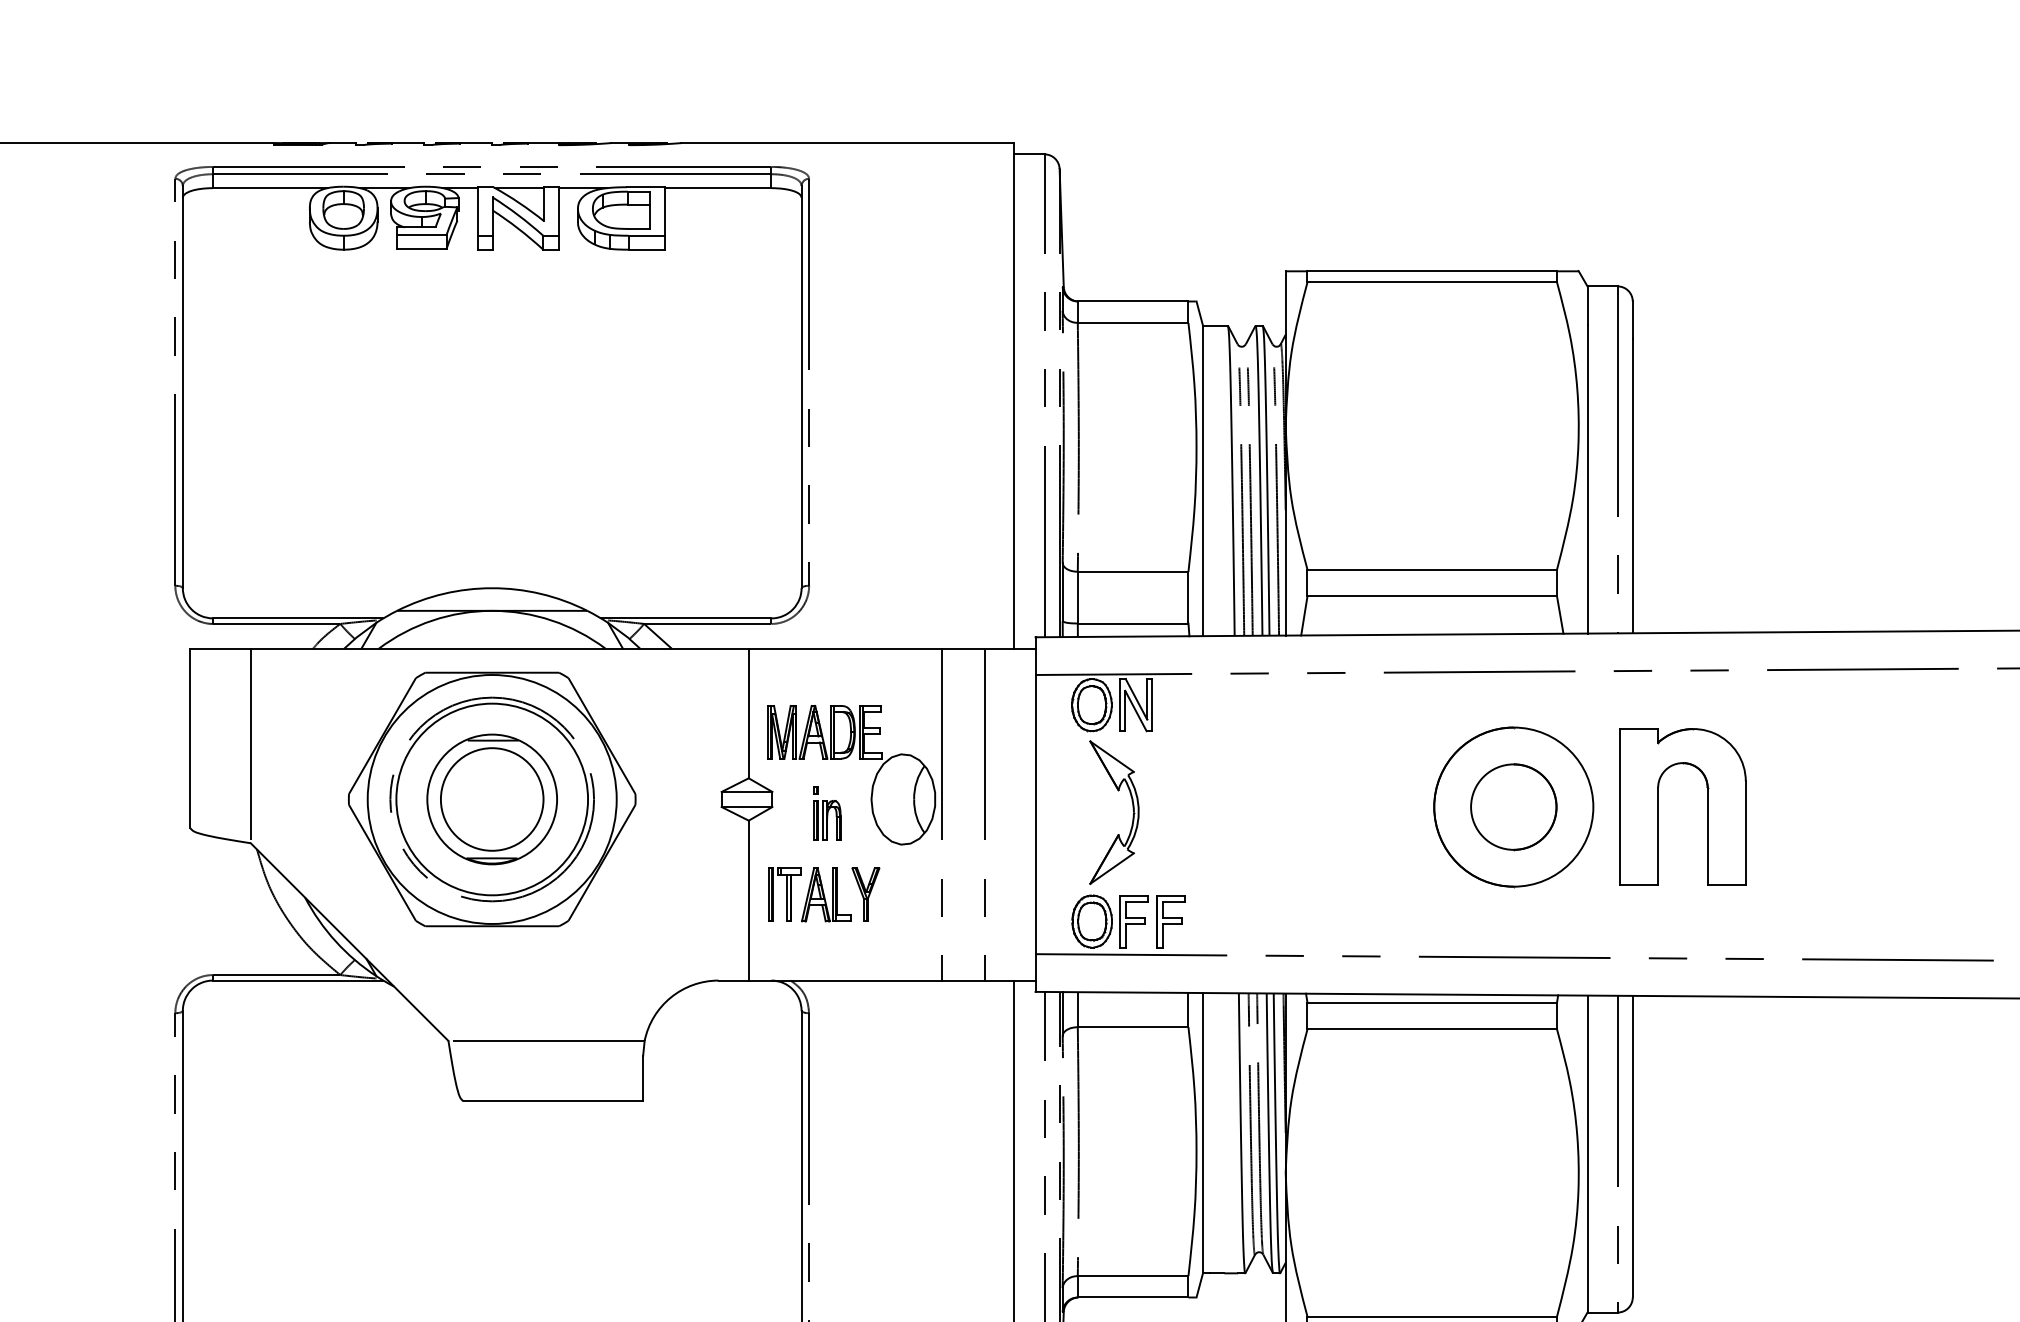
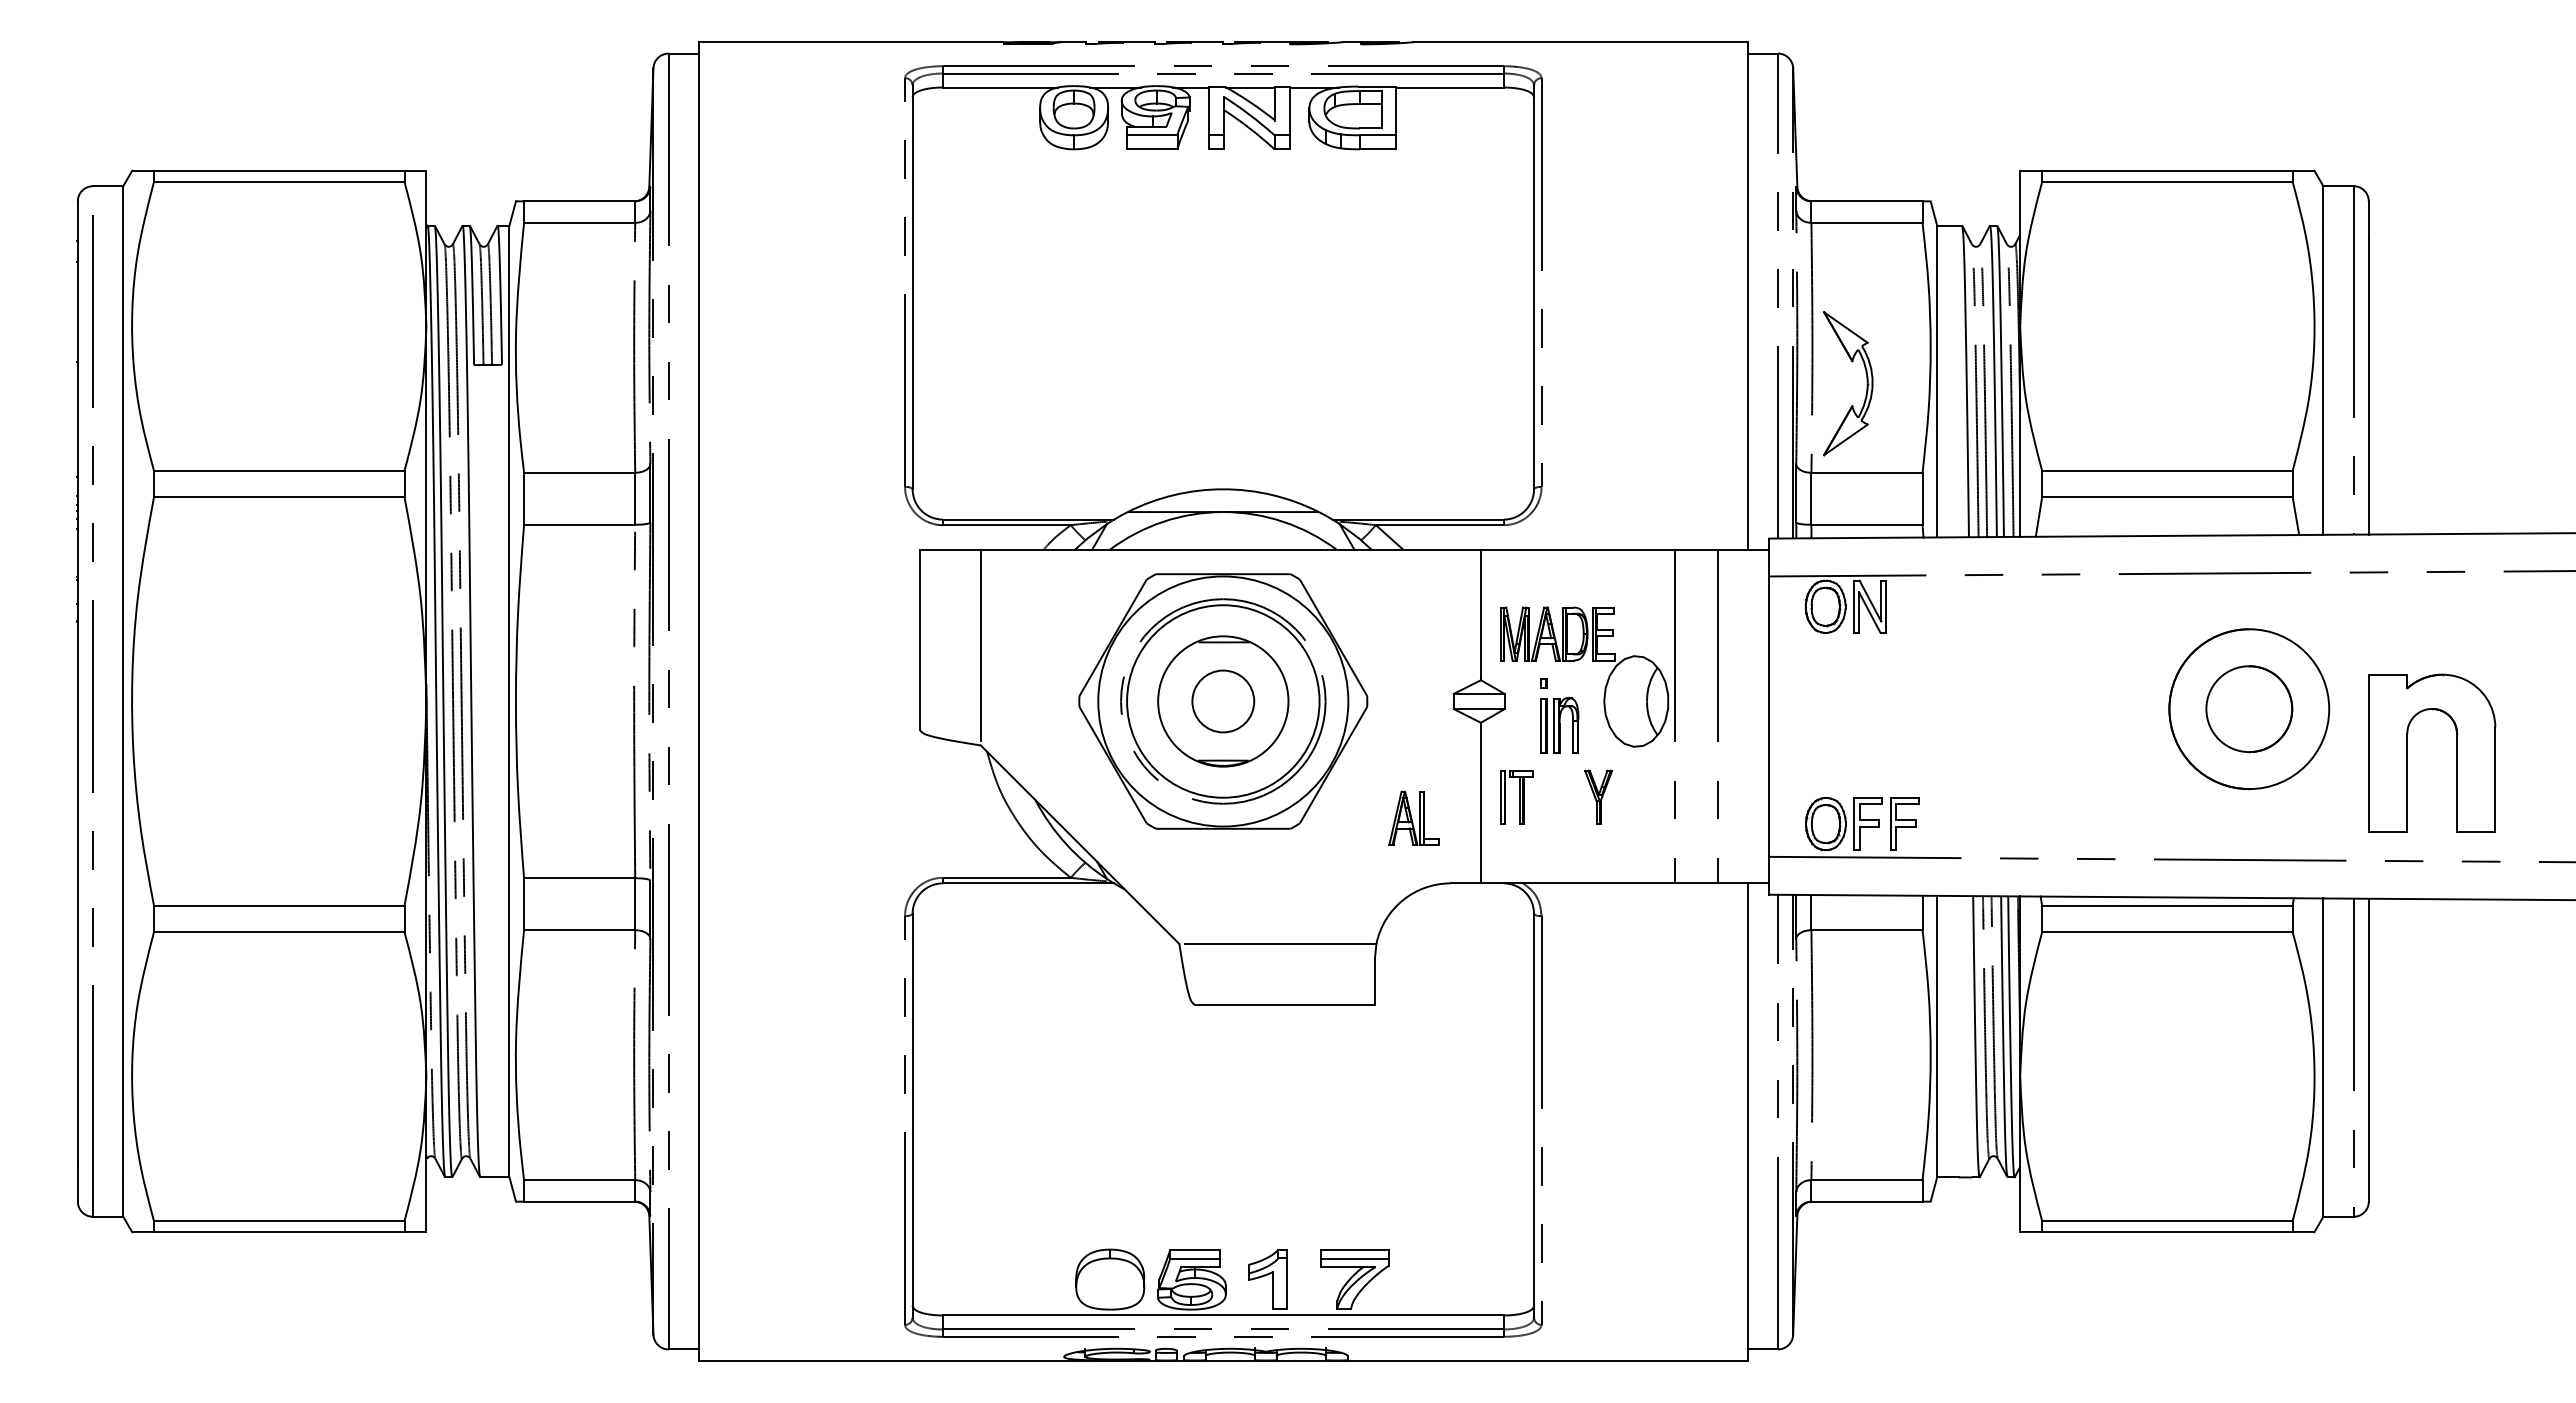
circle: (491, 799) -> (1222, 701), size x0.6
part: (1707, 806) -> (2456, 752), moved
part: (1132, 812) -> (1866, 383), moved
part: (826, 813) -> (1559, 715), size x1.4
part: (825, 894) -> (1413, 817), moved

